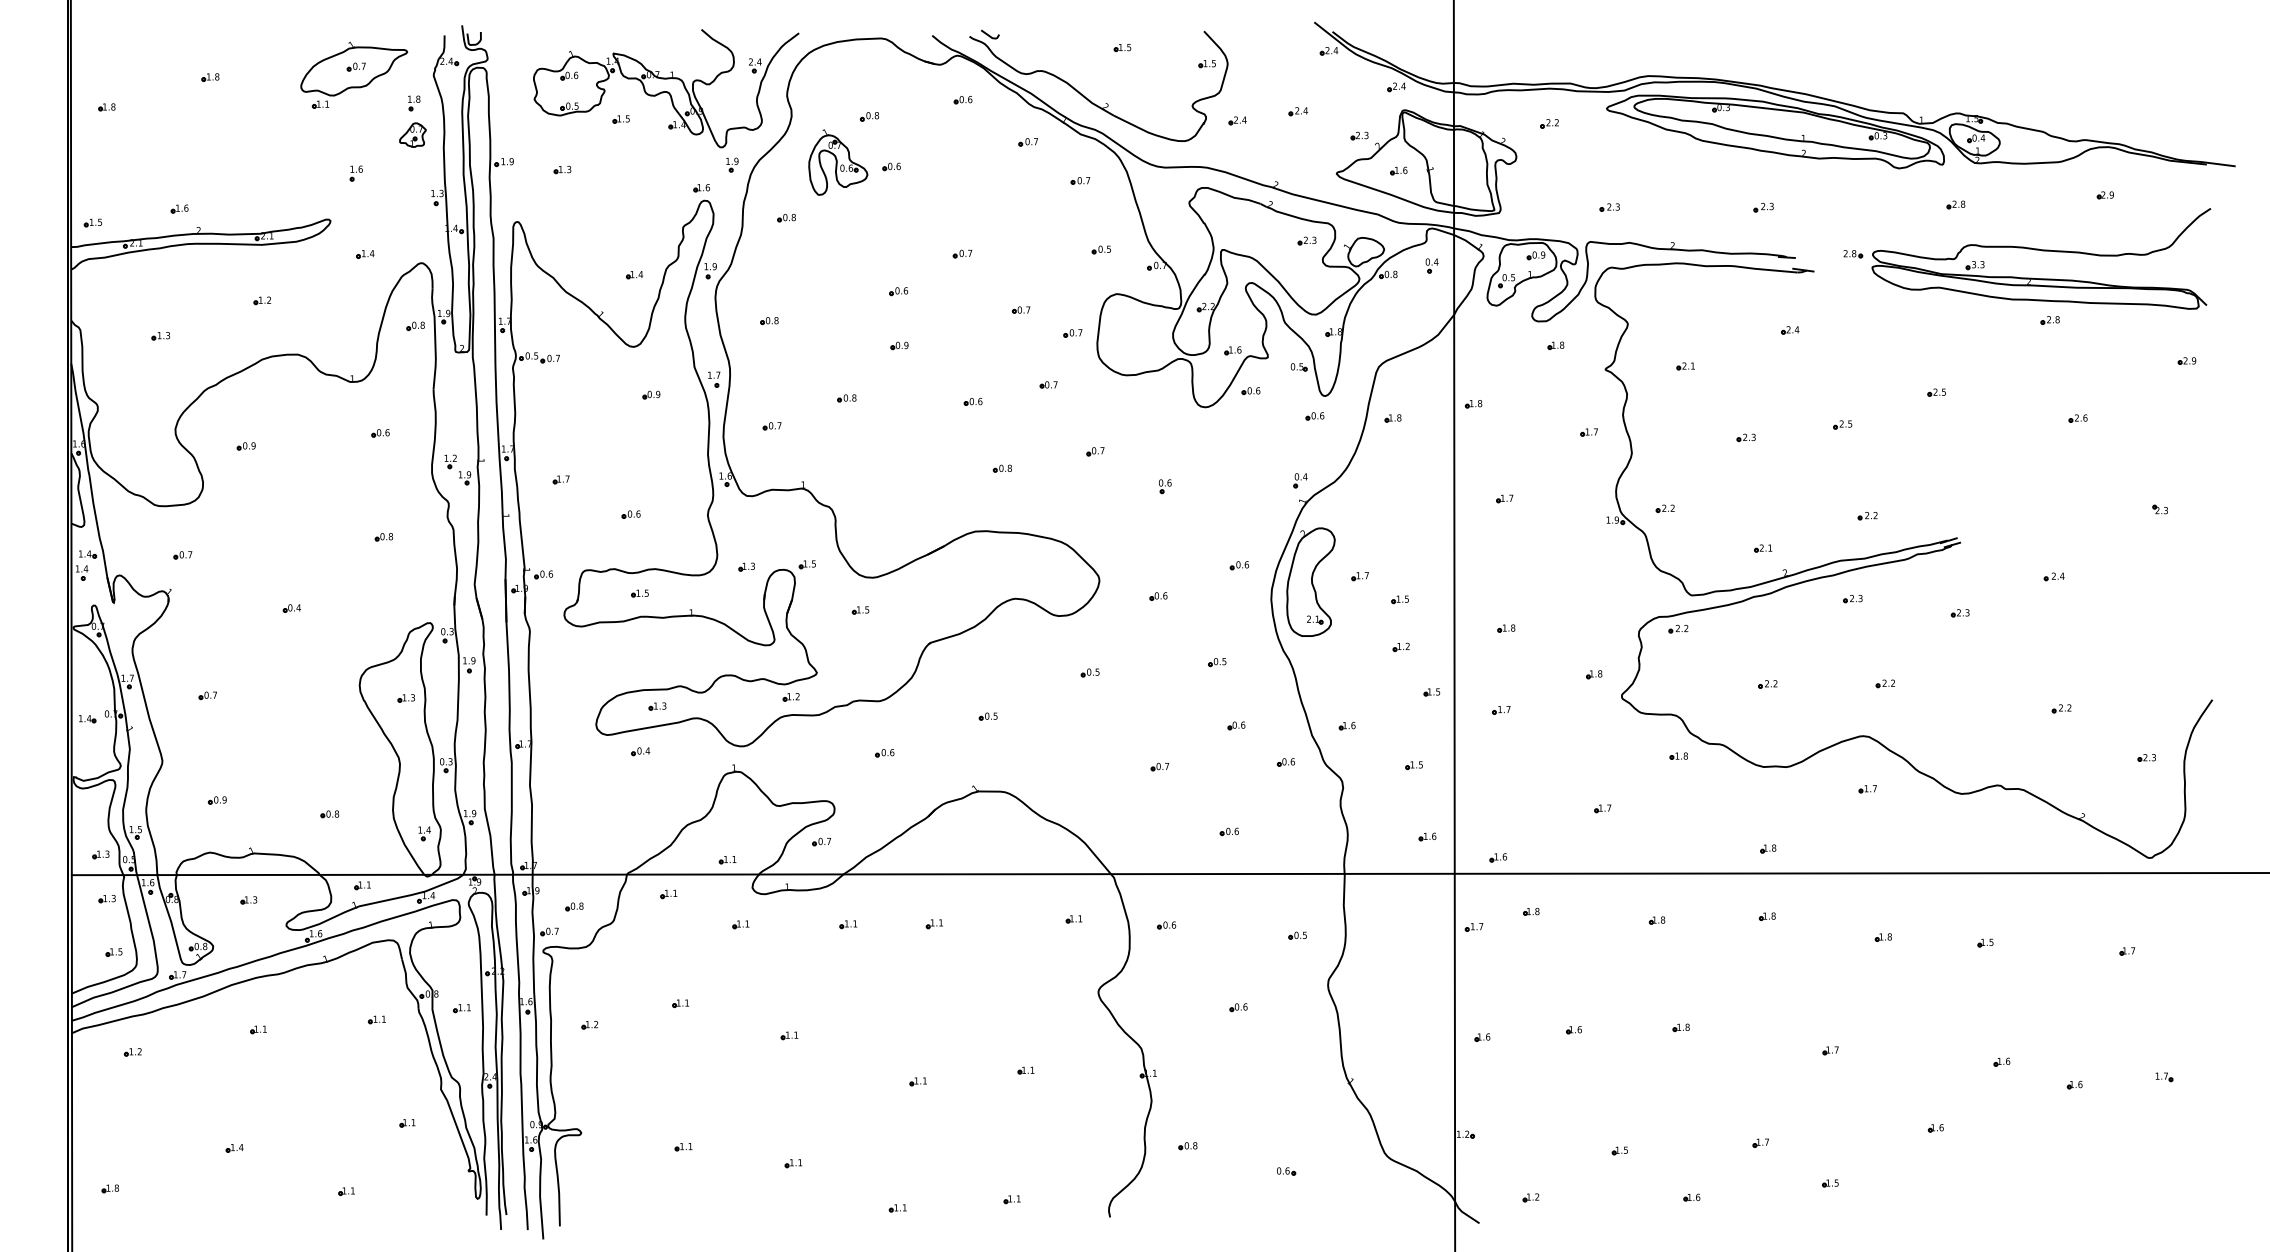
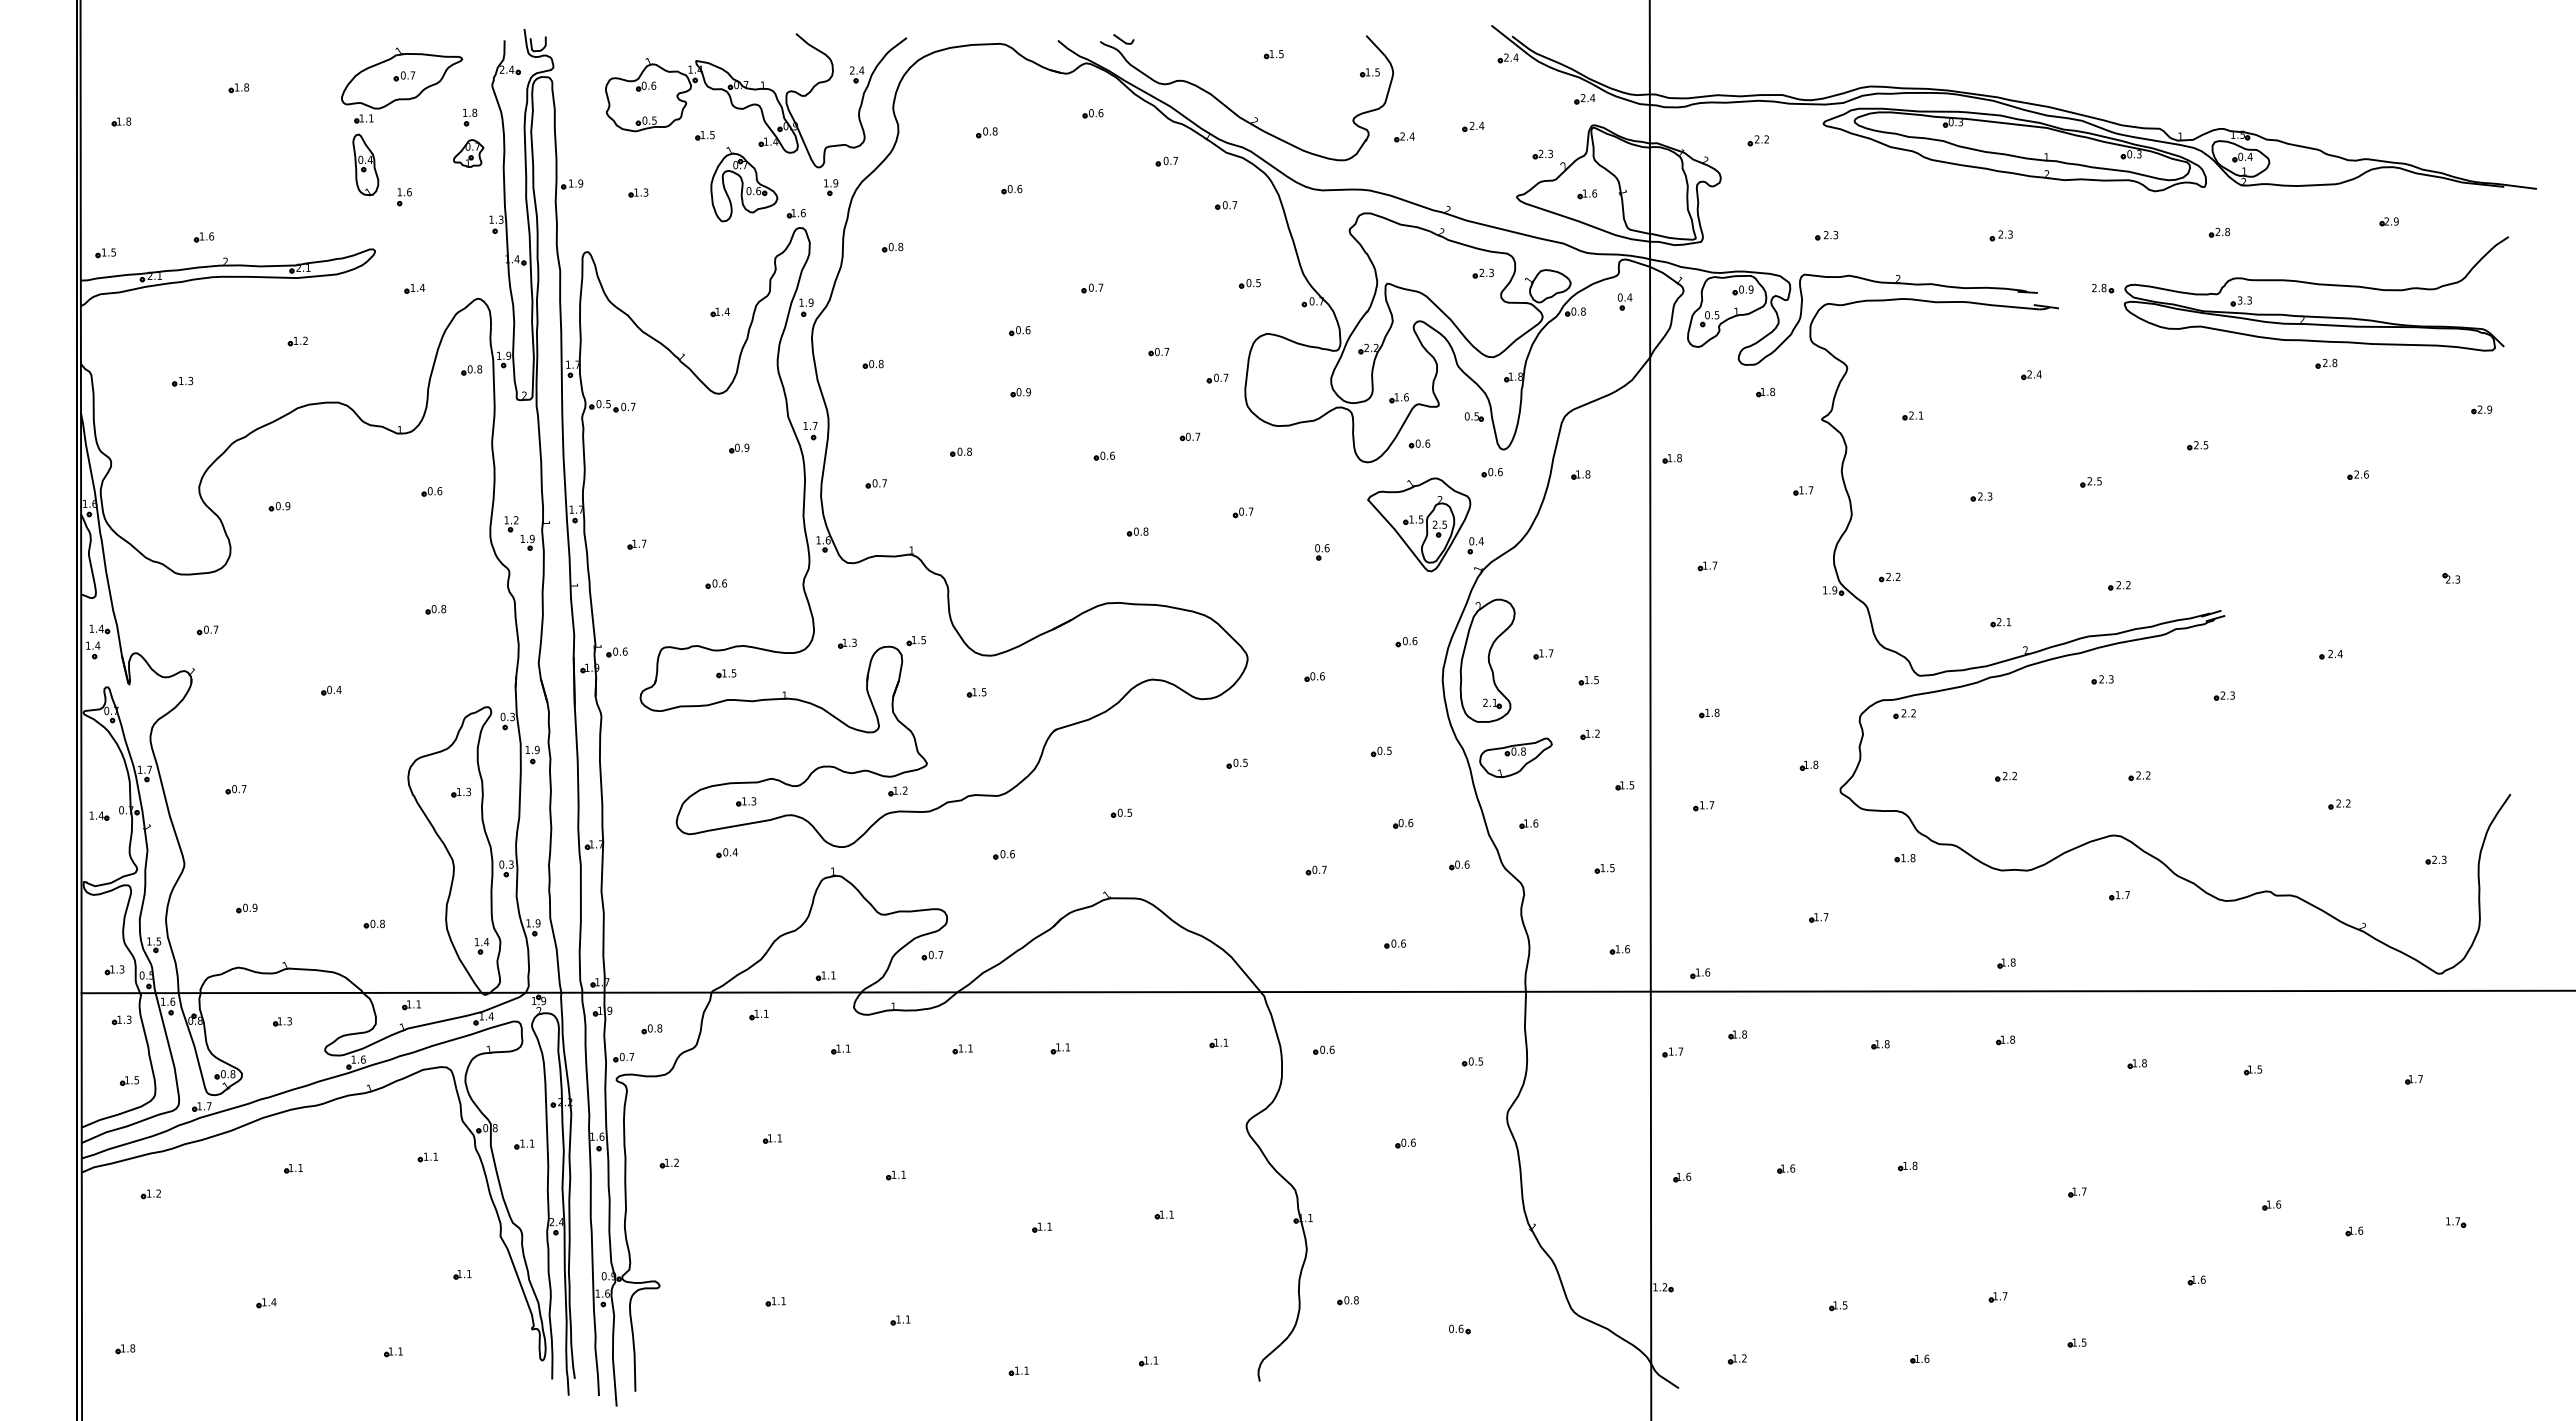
part: (322, 144) -> (365, 164), added
part: (838, 162) -> (744, 184), moved
part: (1250, 462) -> (1419, 524), added
part: (1335, 667) -> (1515, 757), added

